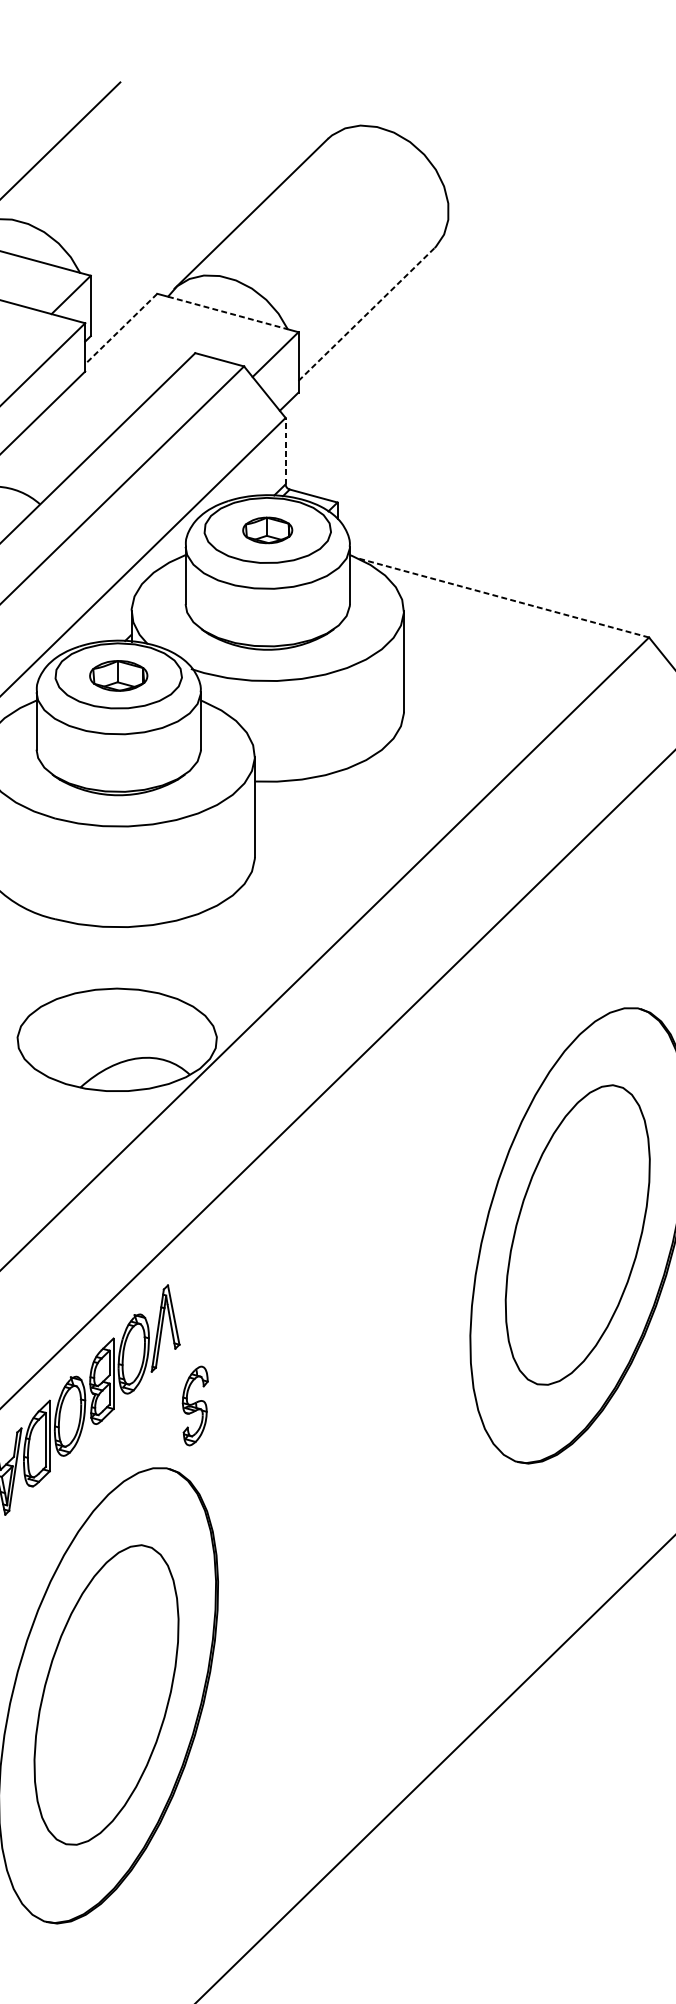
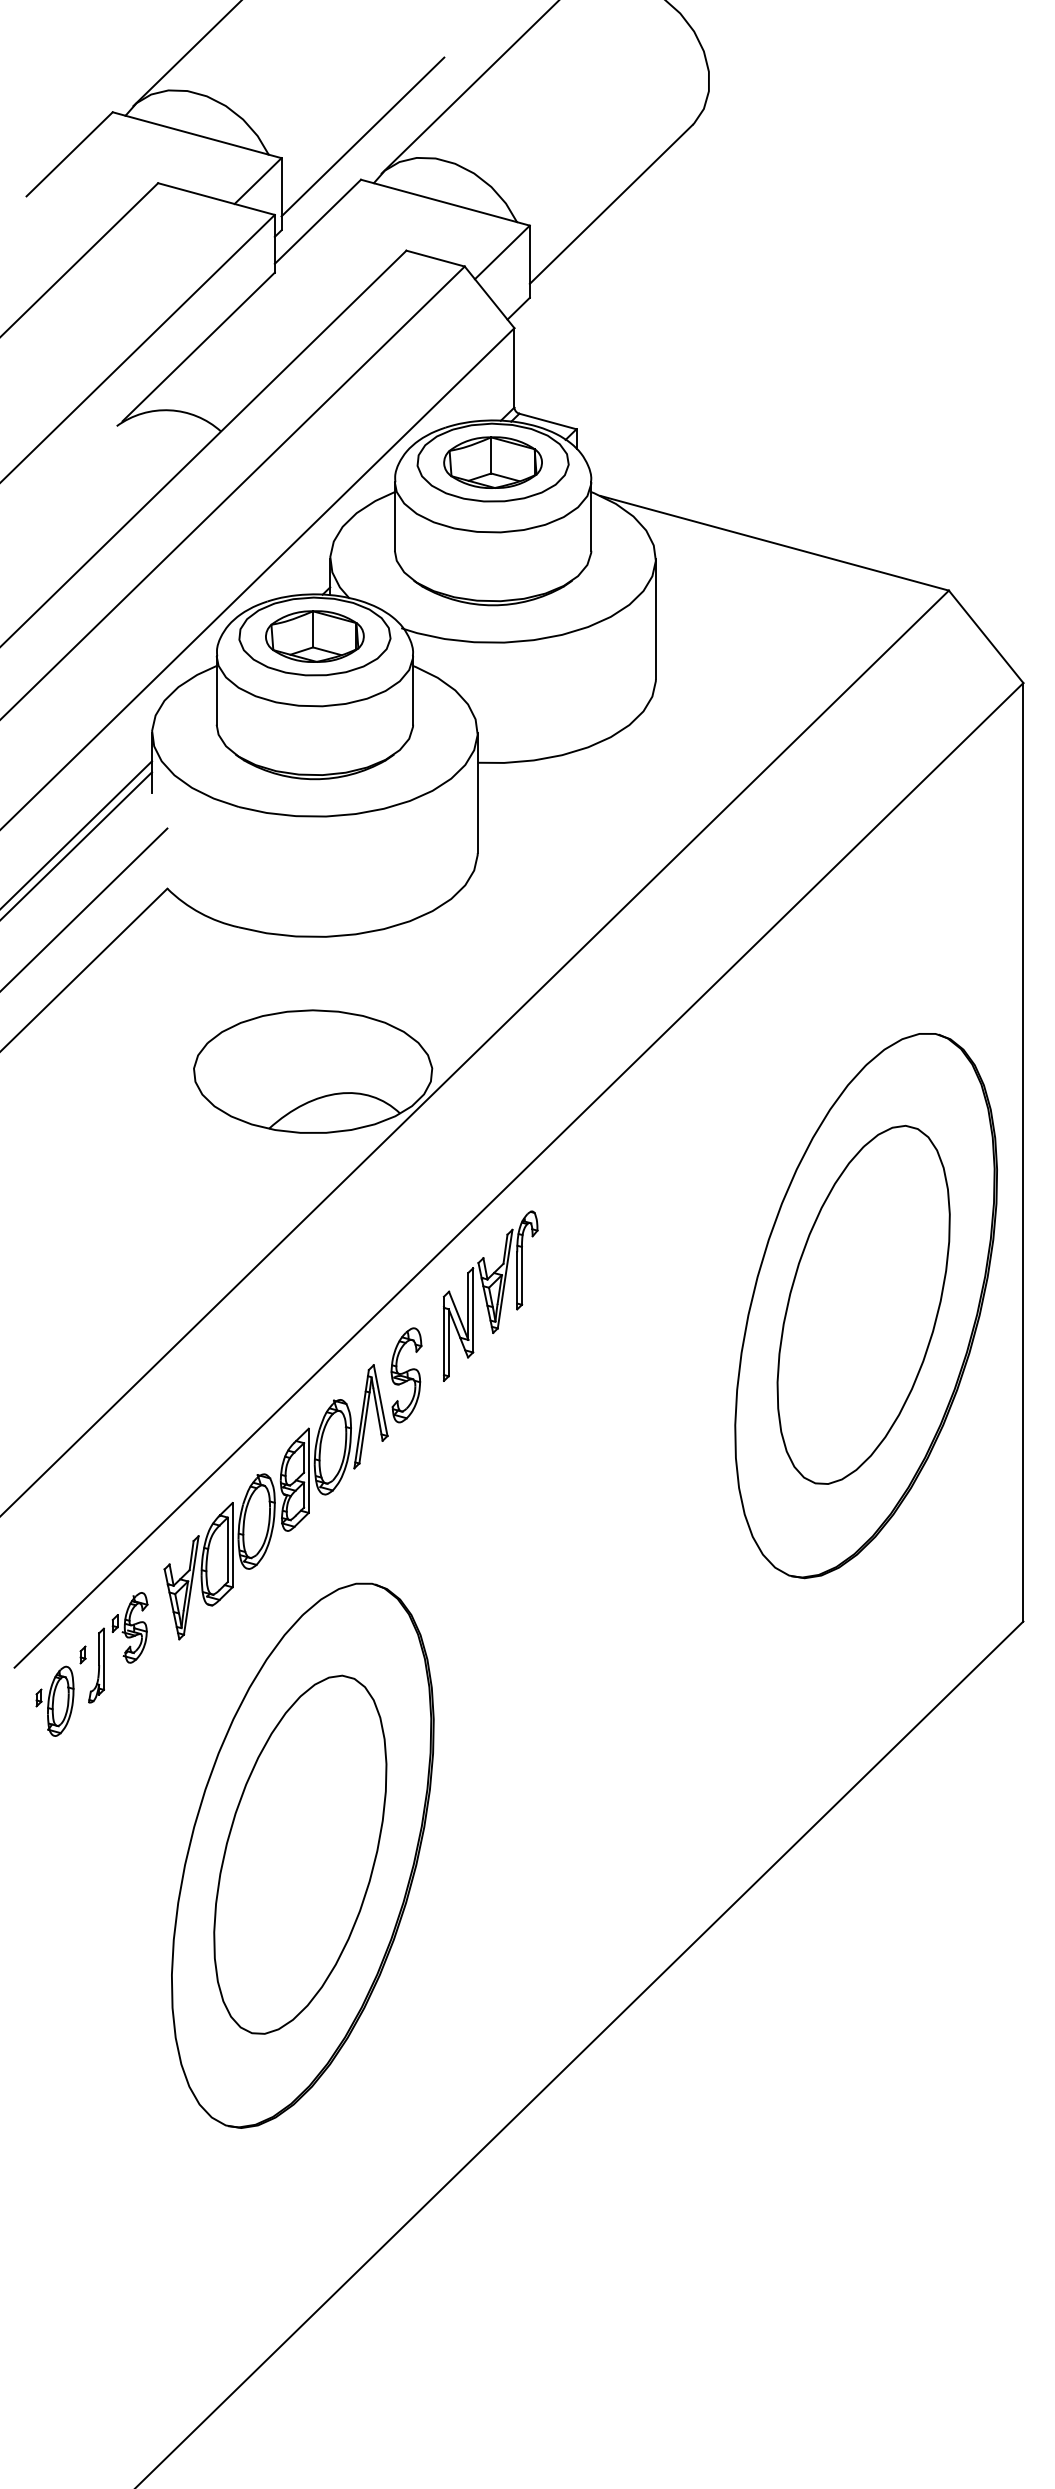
line: (158, 257) -> (362, 136), added
line: (227, 312) -> (445, 202), dashed -> solid
line: (366, 314) -> (611, 204), dashed -> solid
line: (120, 329) -> (317, 222), dashed -> solid
line: (285, 450) -> (514, 367), dashed -> solid
part: (267, 530) -> (492, 462), size x1.67
line: (503, 598) -> (774, 543), dashed -> solid
part: (118, 675) -> (314, 636), size x1.43
part: (265, 1227) -> (490, 1295), added
part: (195, 1406) -> (406, 1375), moved

